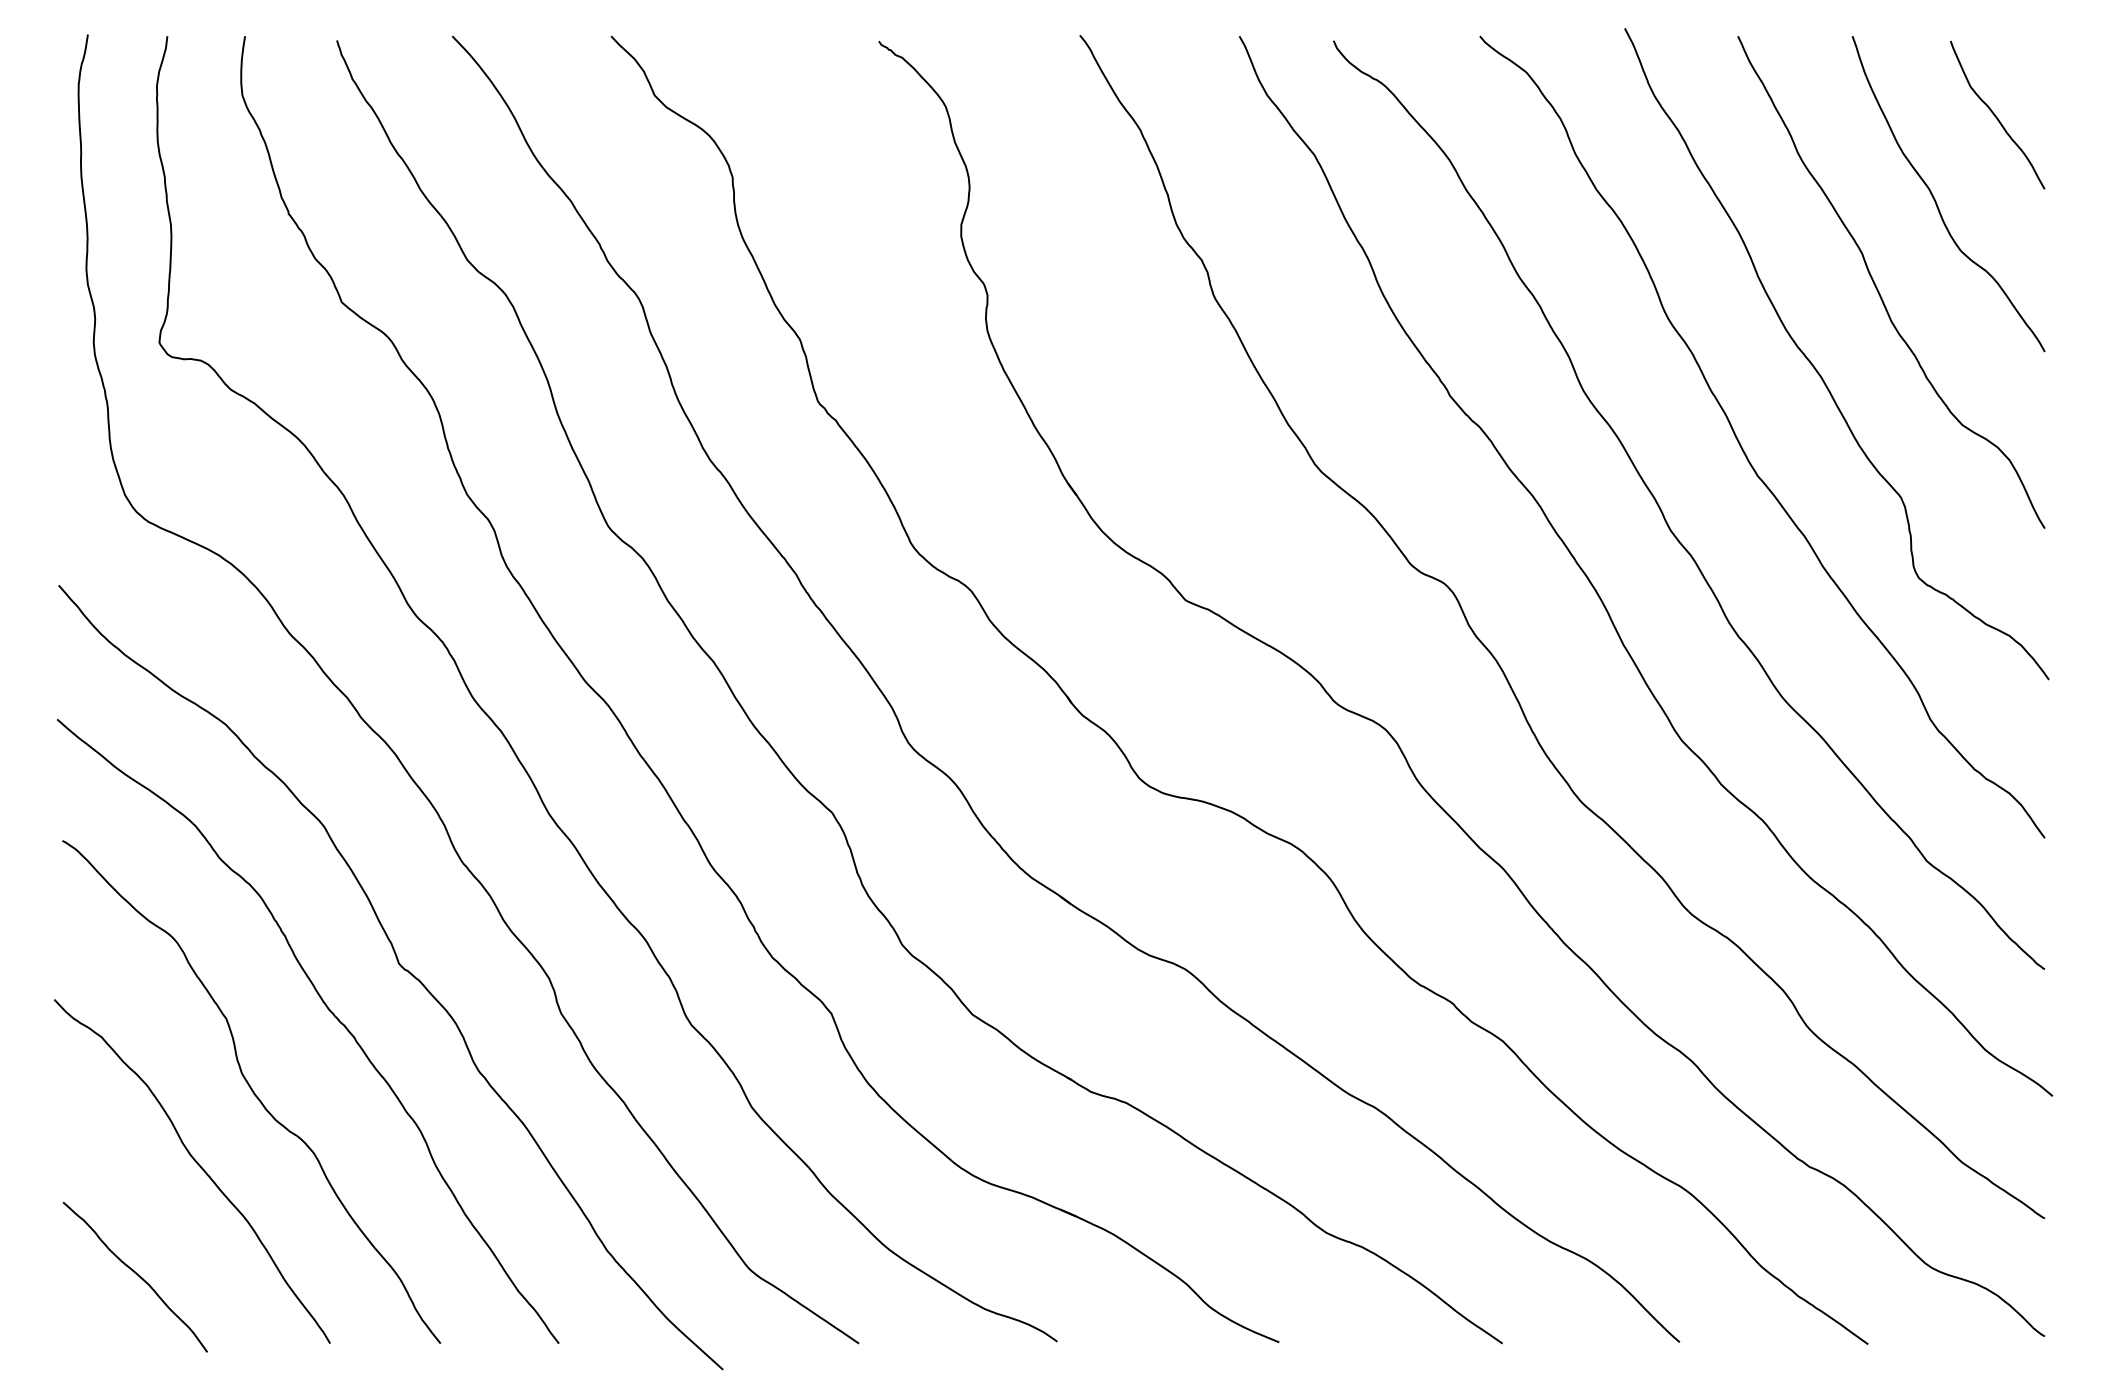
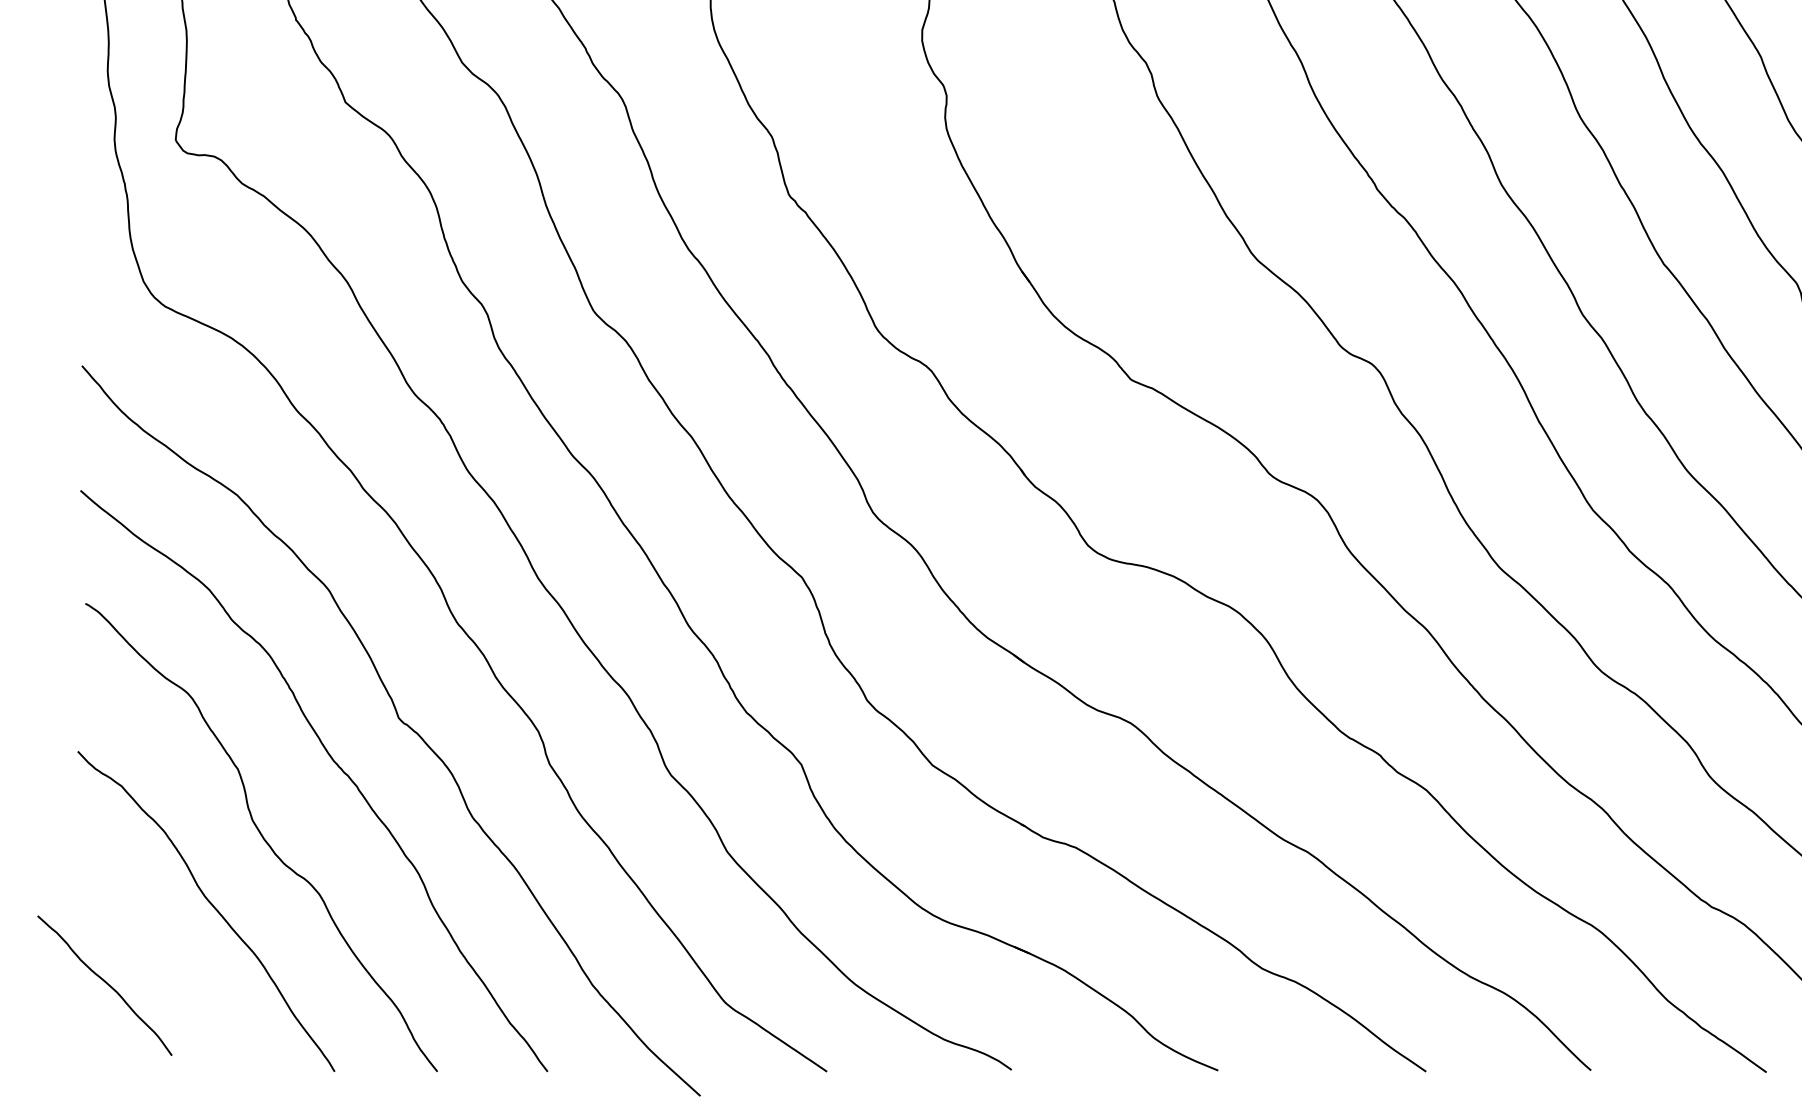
curve: (136, 1274) -> (105, 983), moved

